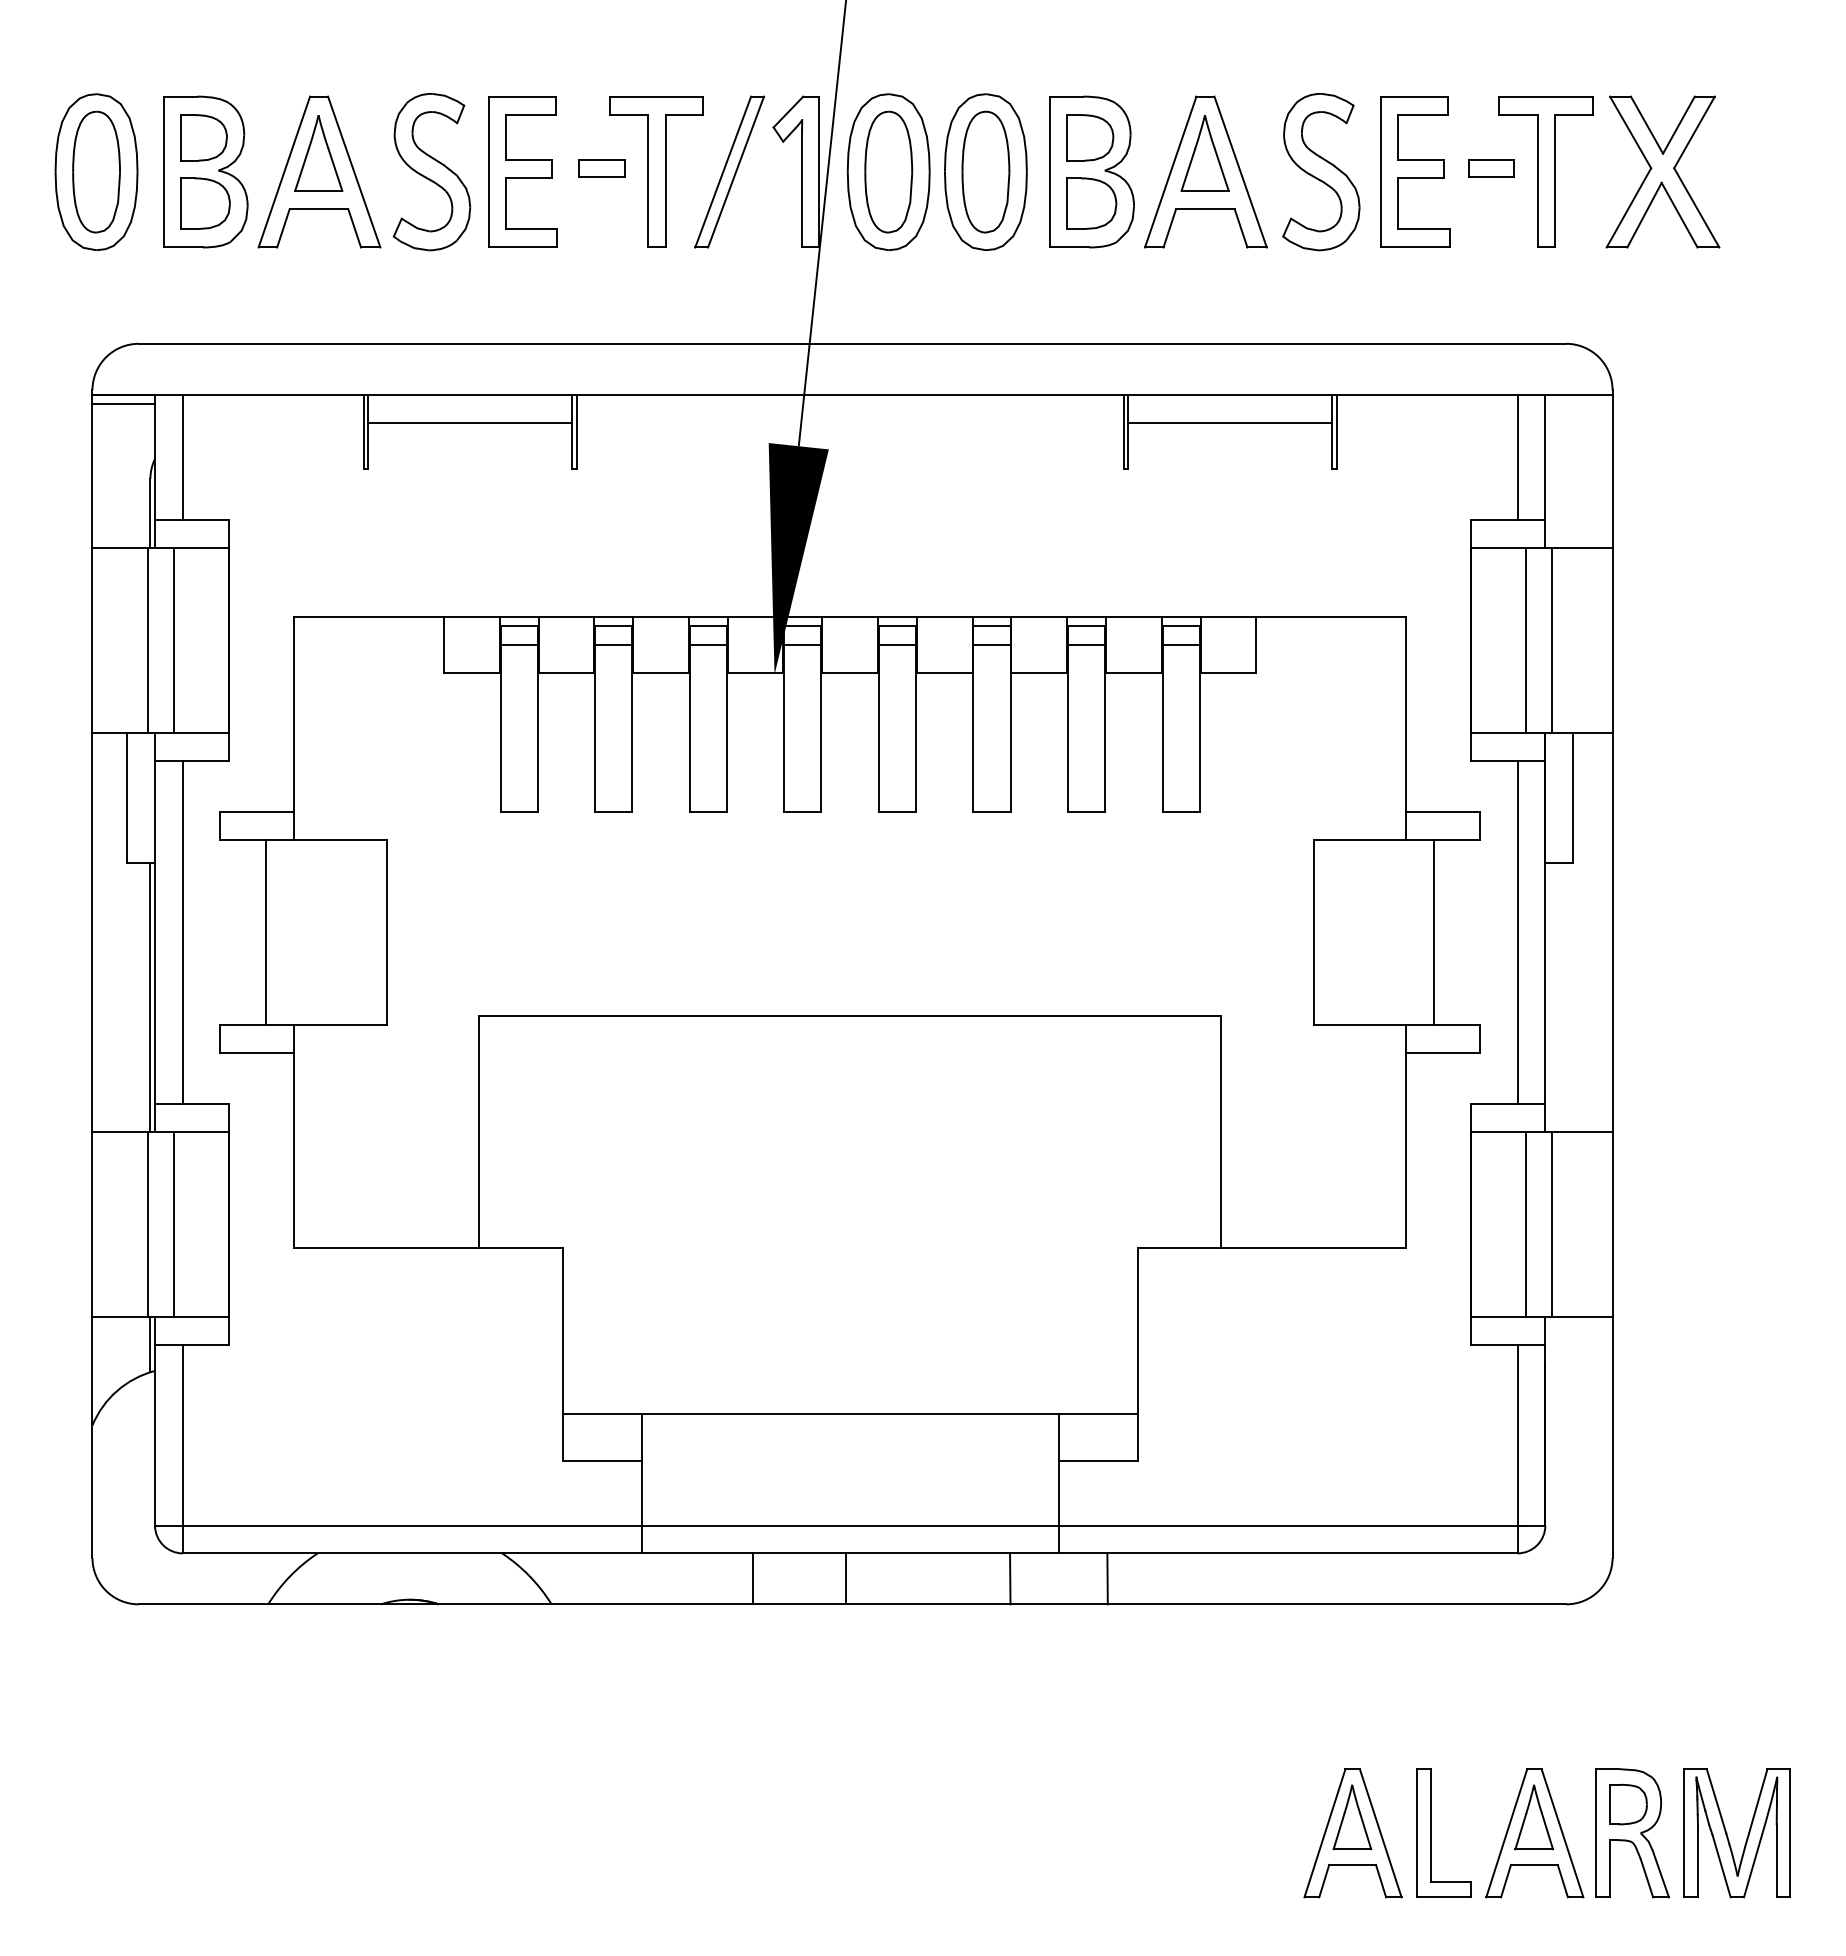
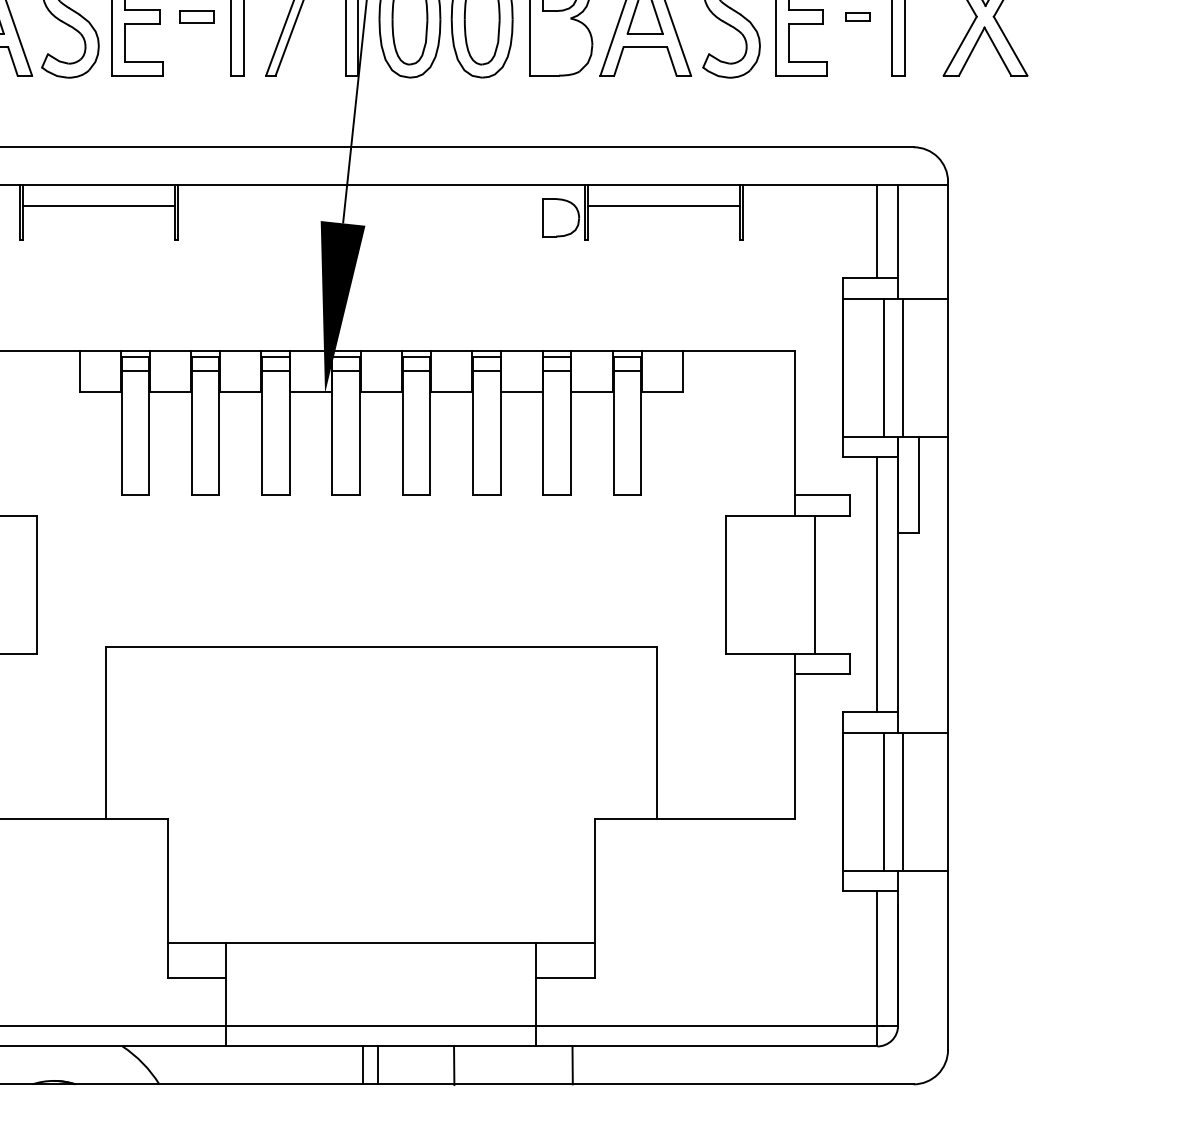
part: (1491, 168) -> (858, 16), size x0.7
part: (1091, 203) -> (560, 217), moved
line: (752, 1578) -> (362, 1065), moved
line: (1010, 1578) -> (454, 1065), moved

